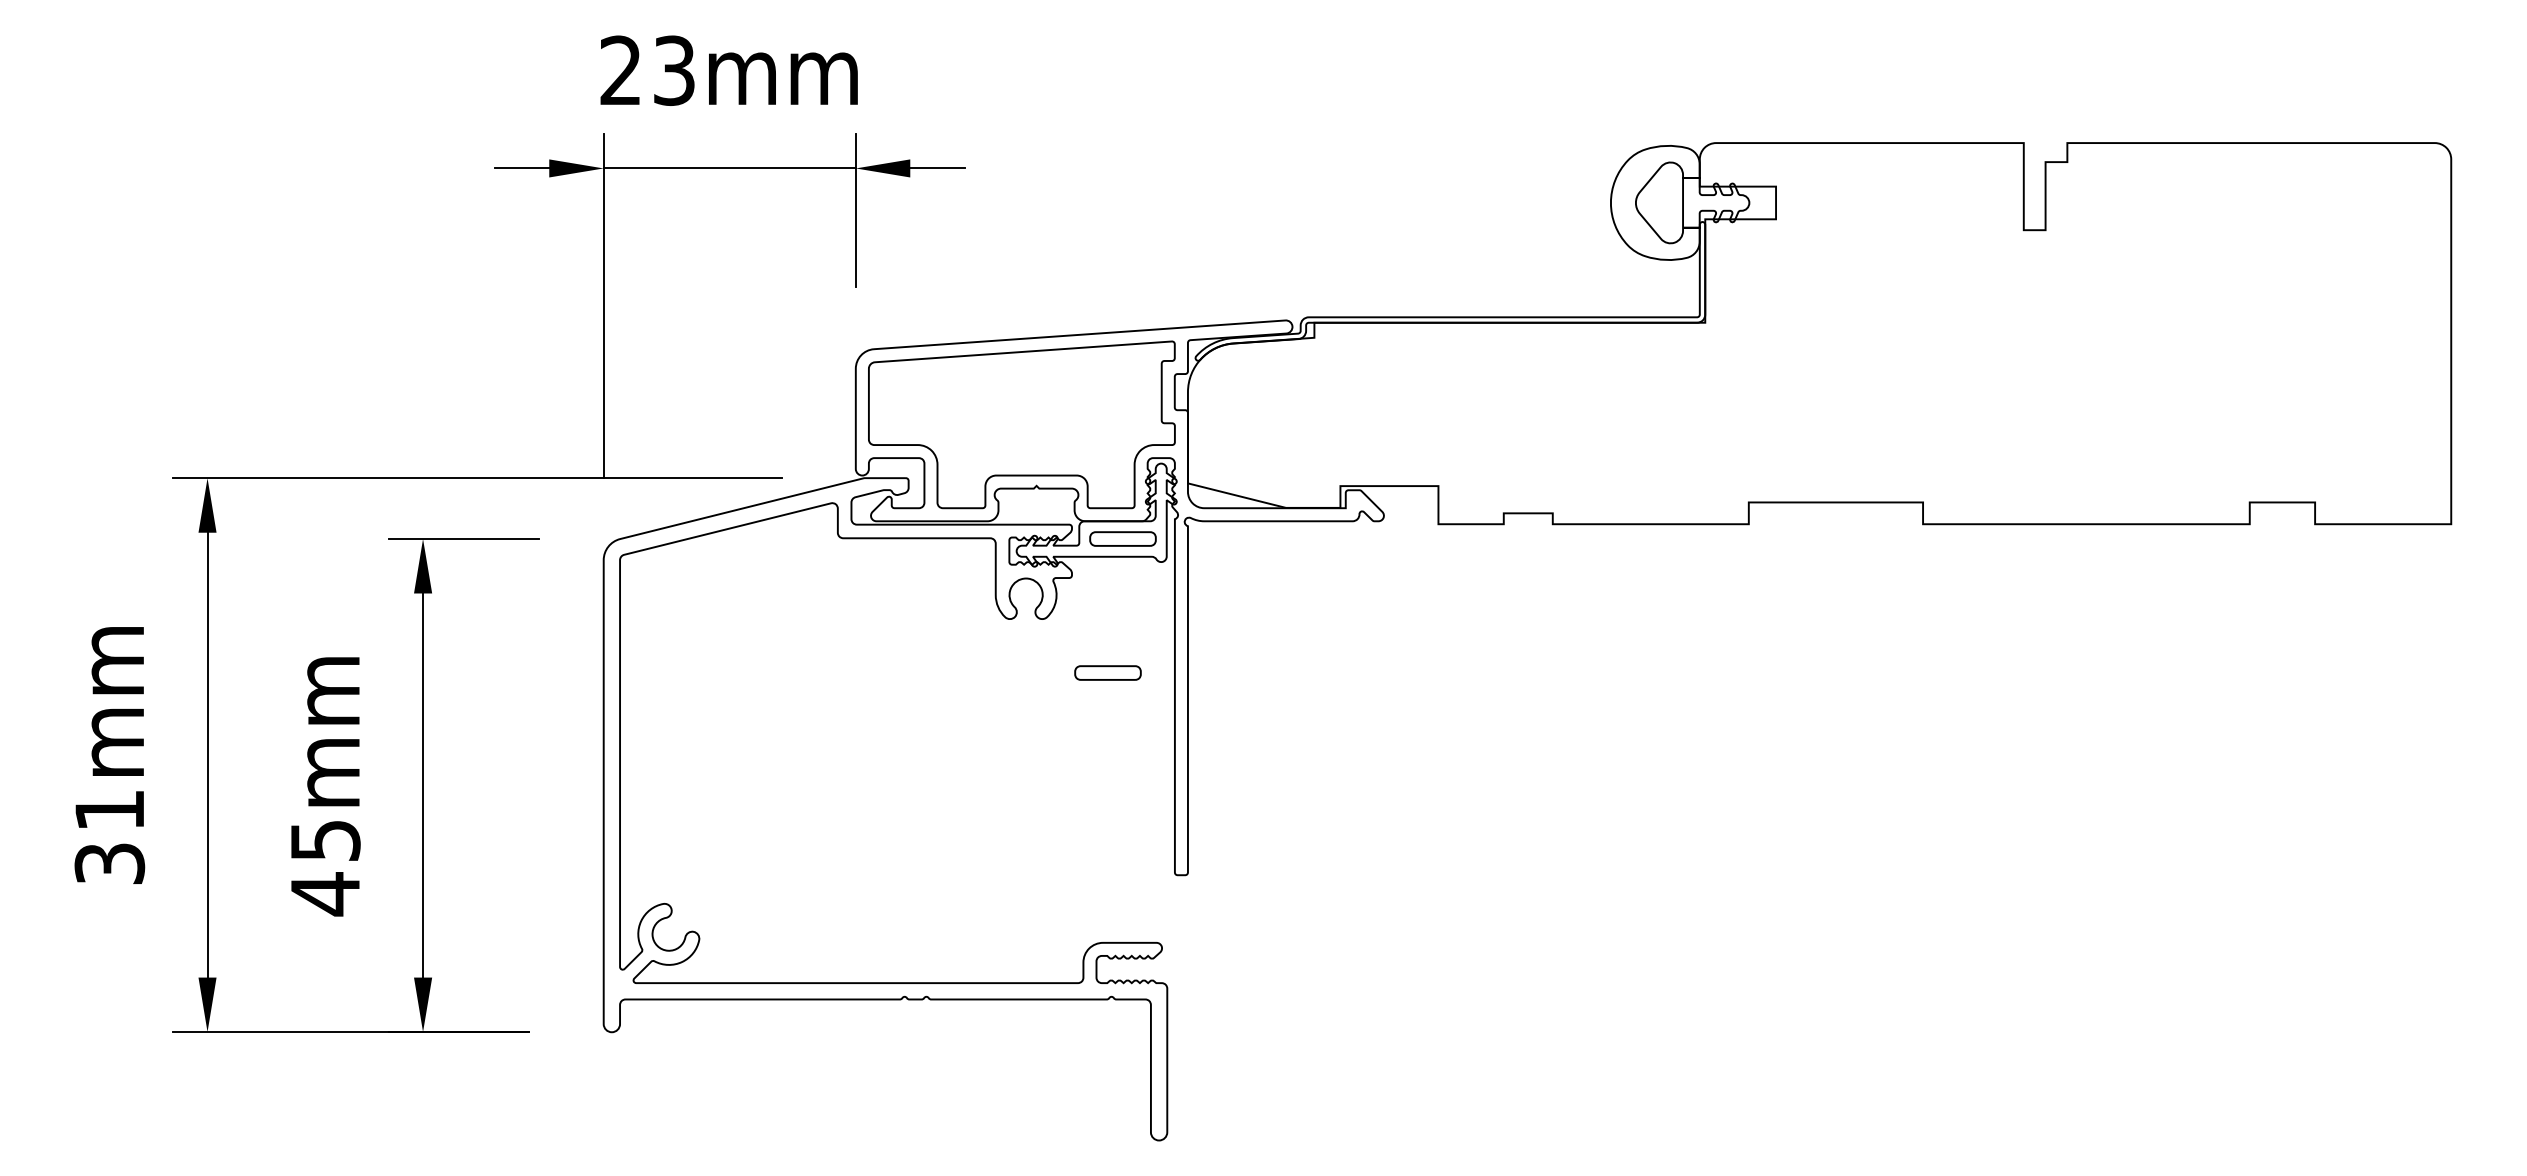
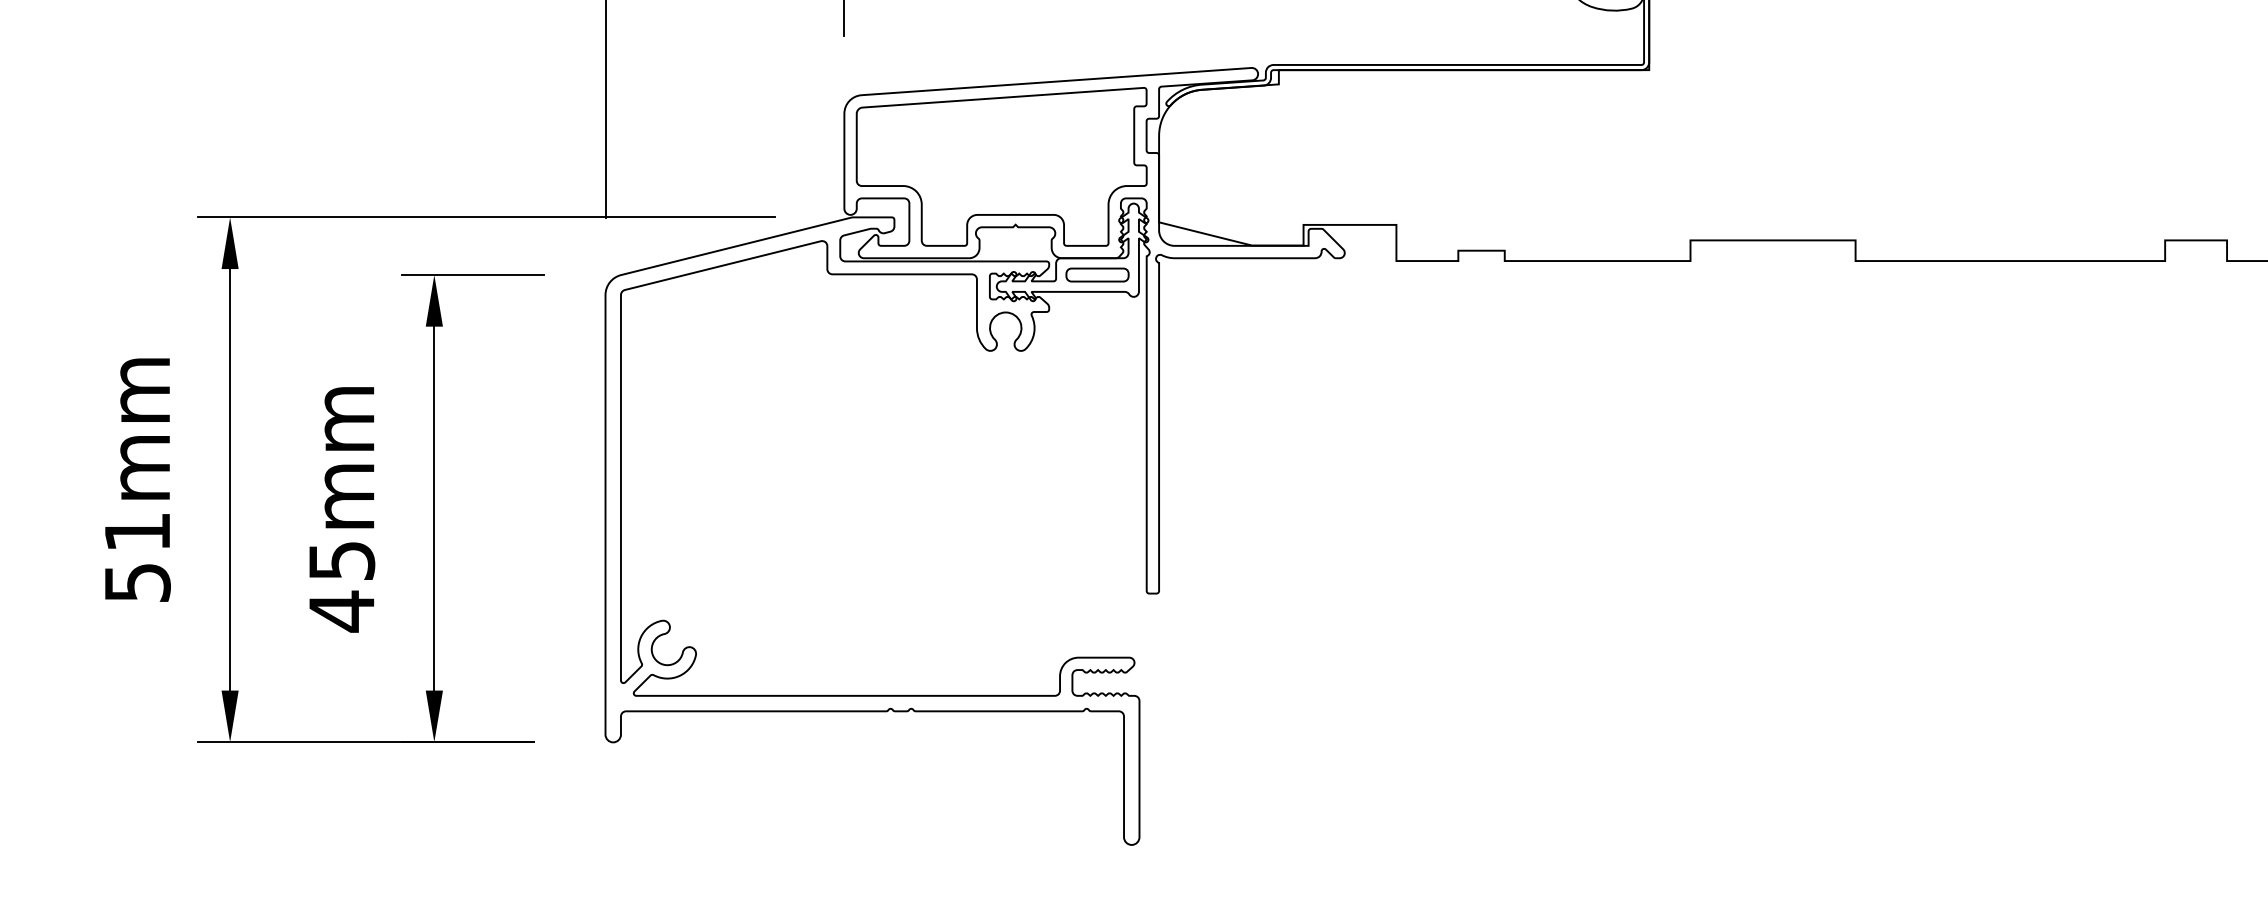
part: (1107, 672) -> (1082, 401), removed
text: (109, 863) -> (137, 582), 31mm -> 51mm

